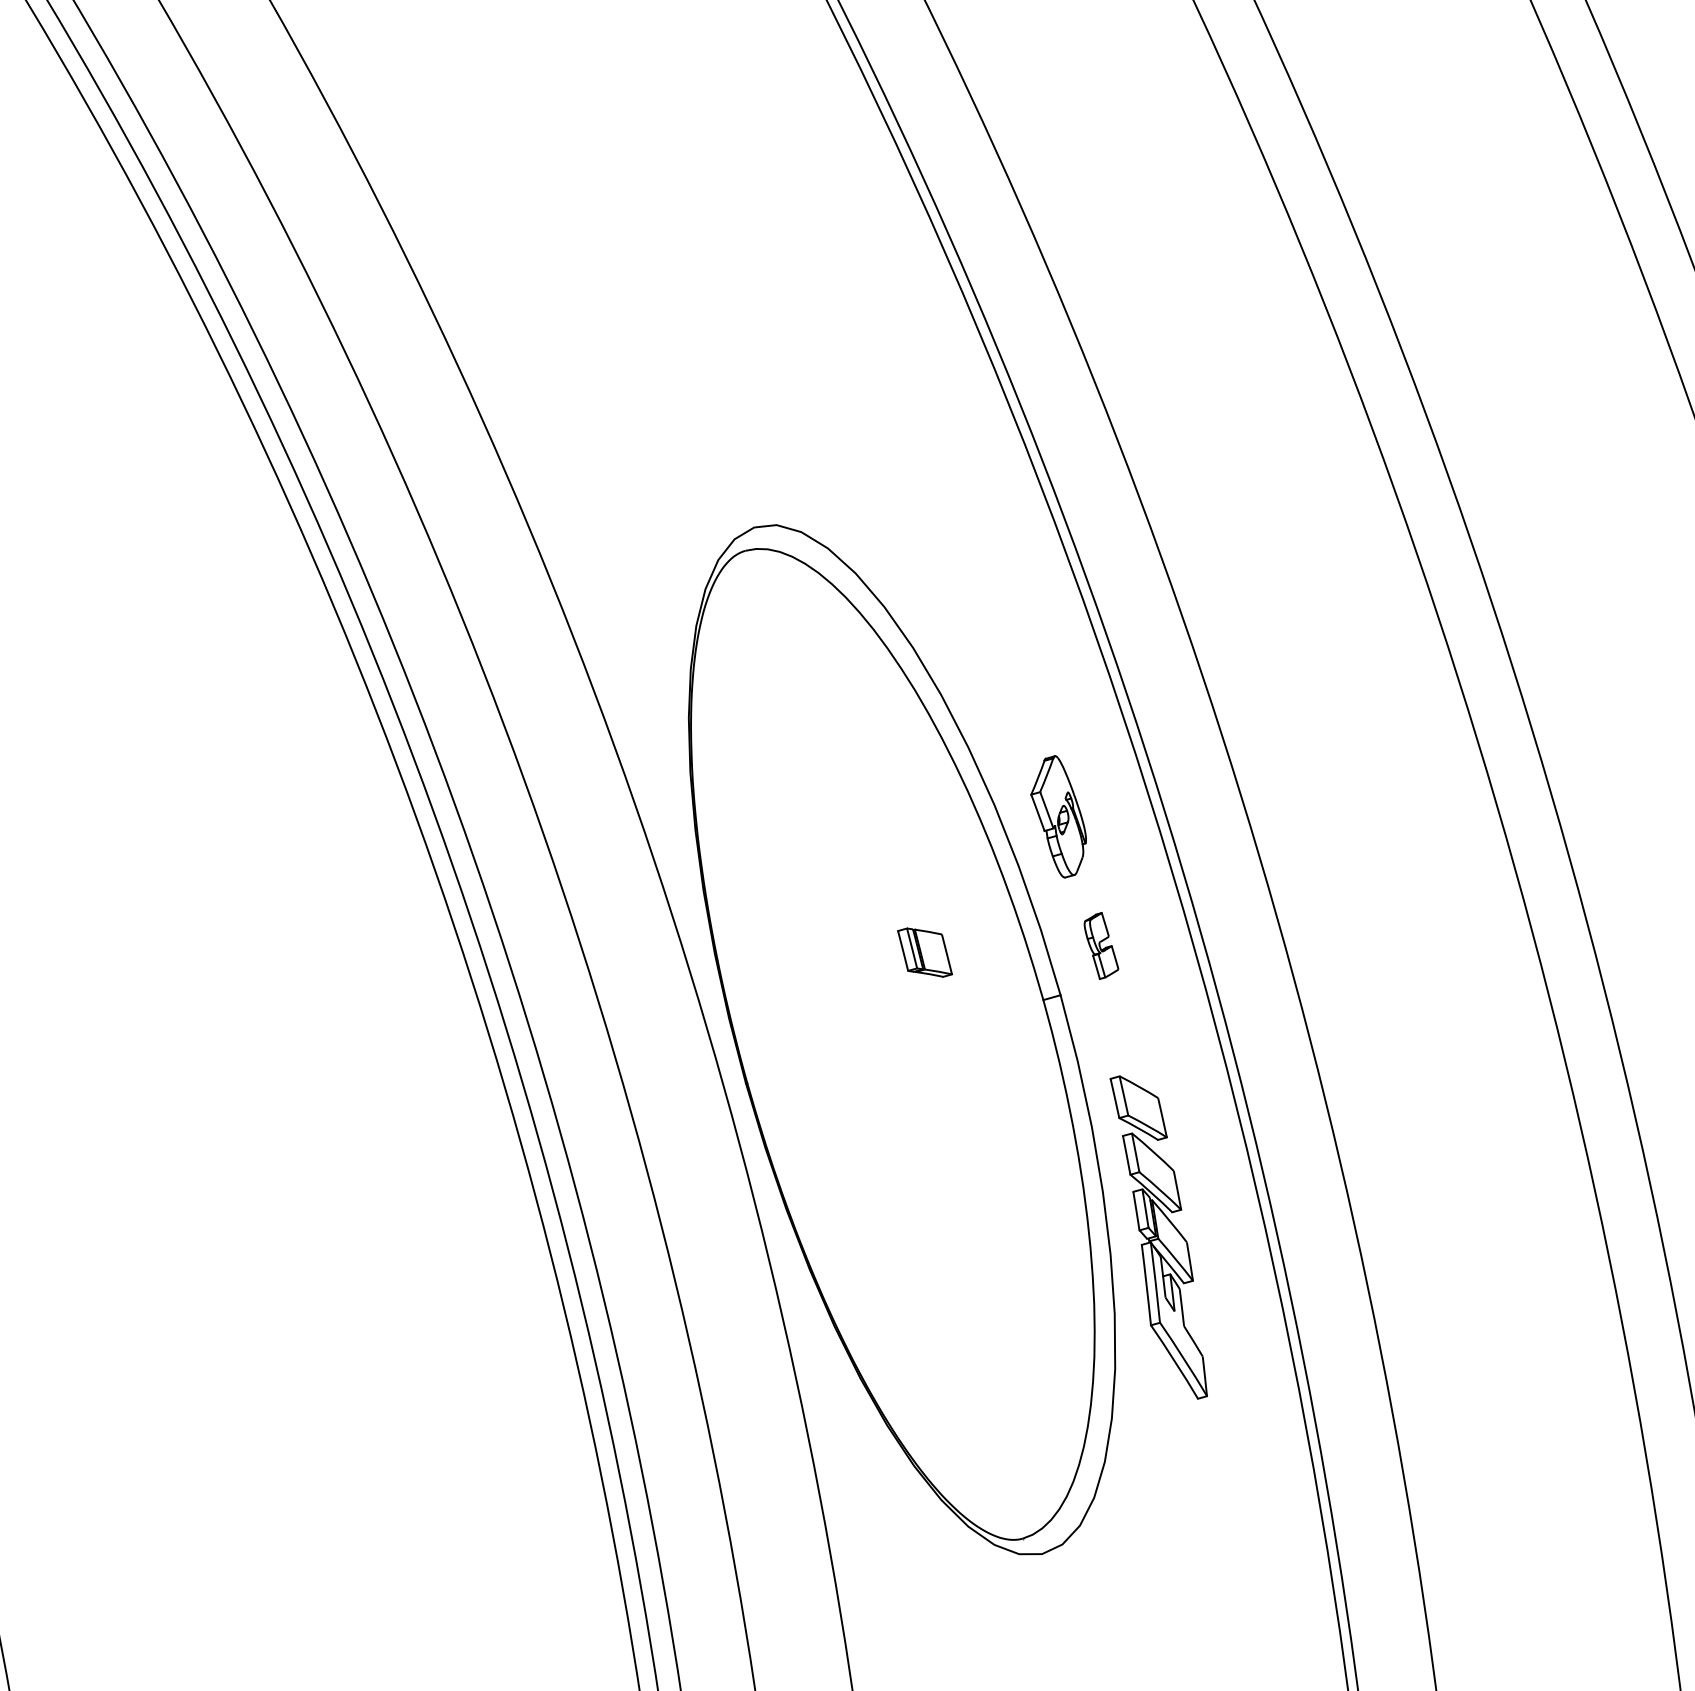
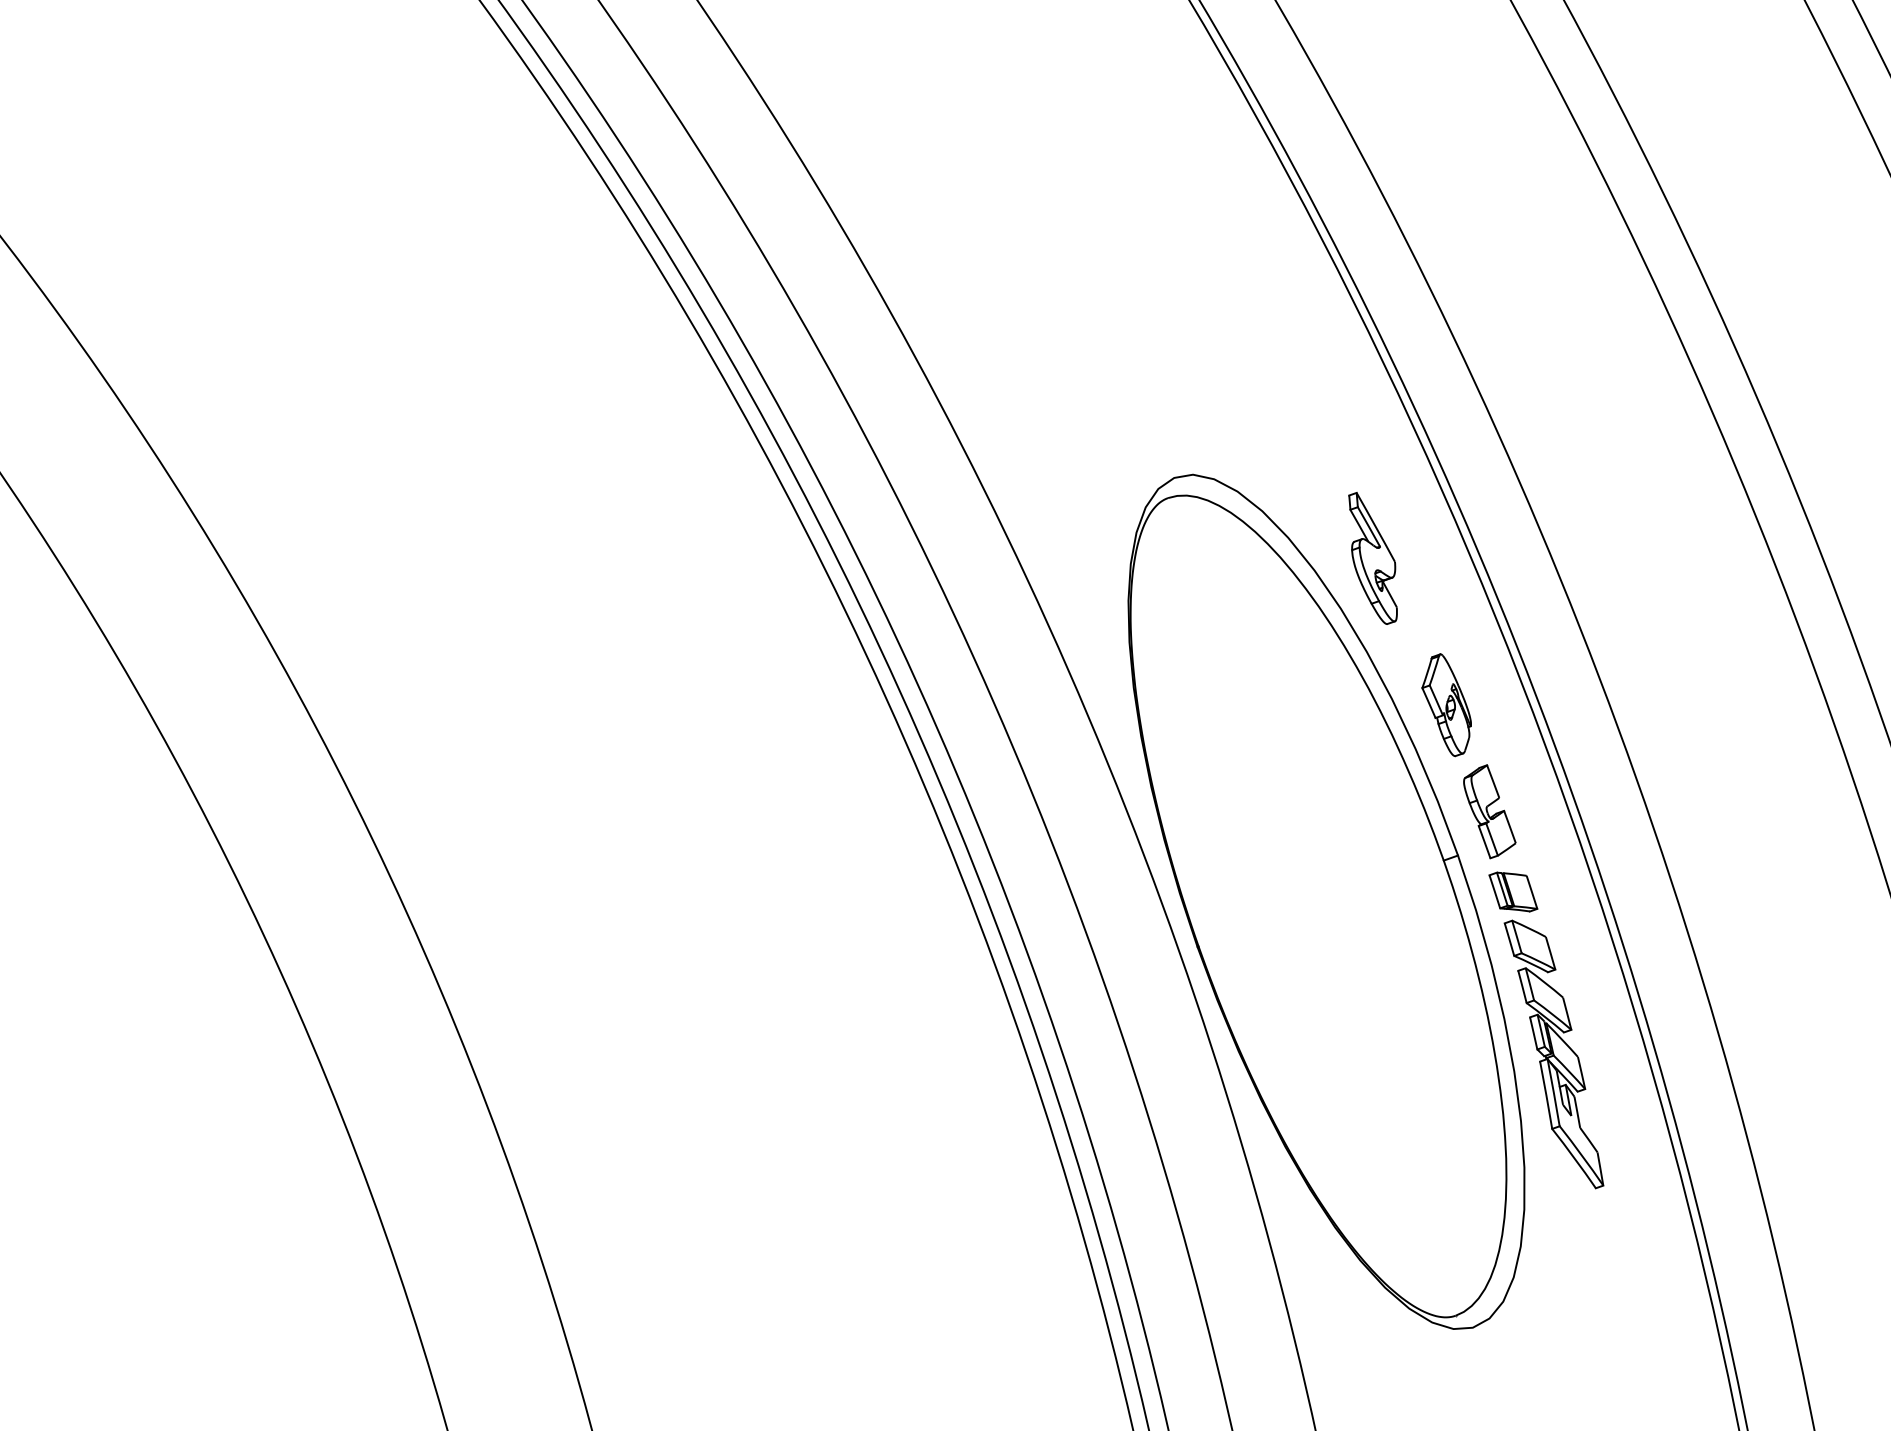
part: (982, 637) -> (1372, 558), added
part: (1101, 945) -> (1489, 811), size x1.67
part: (925, 952) -> (1513, 891), moved

